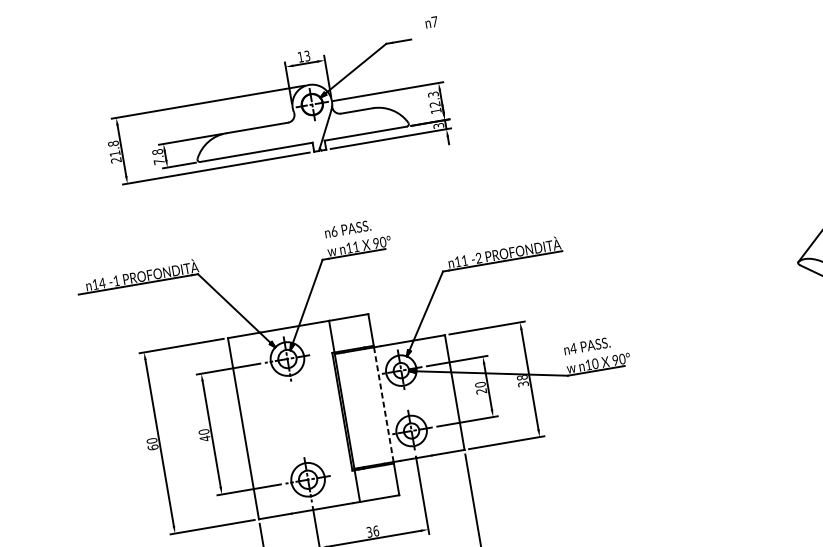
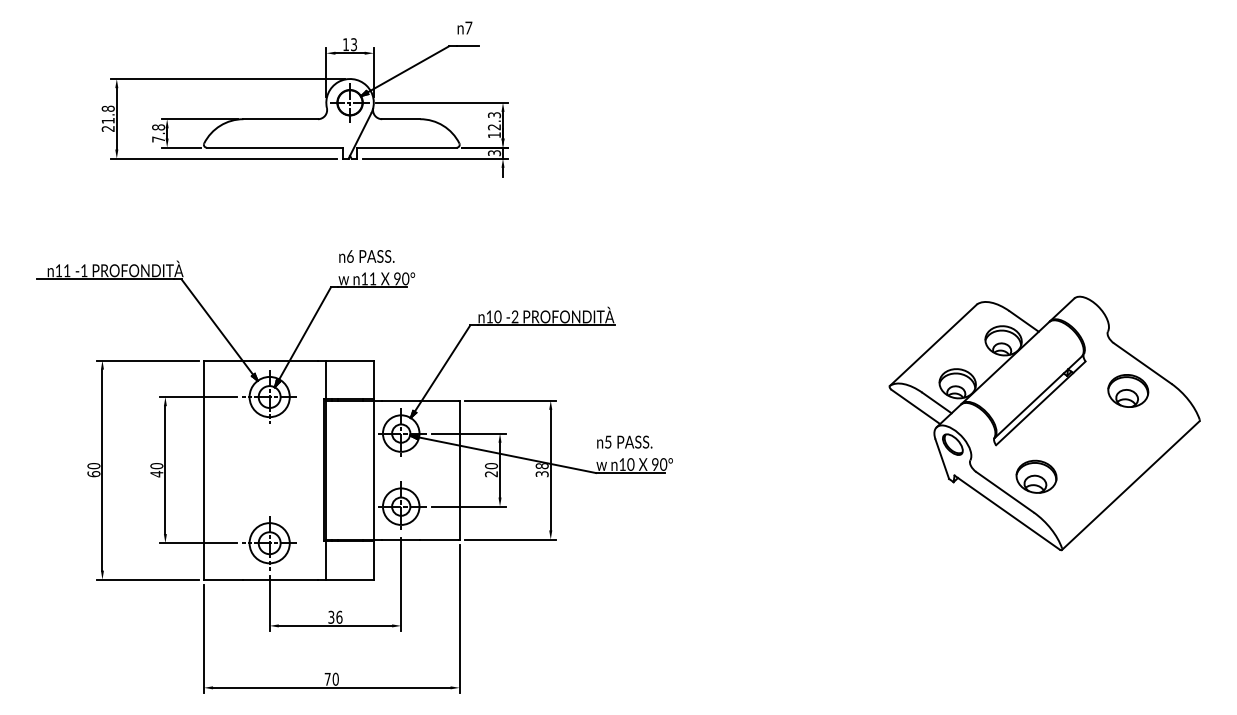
text: (431, 21) -> (464, 27), moved
text: (464, 260) -> (497, 316), 11 -> 10
text: (101, 283) -> (66, 270), 14 -> 11
text: (572, 348) -> (607, 441), 4 -> 5
line: (383, 404) -> (373, 469), dashed -> solid

